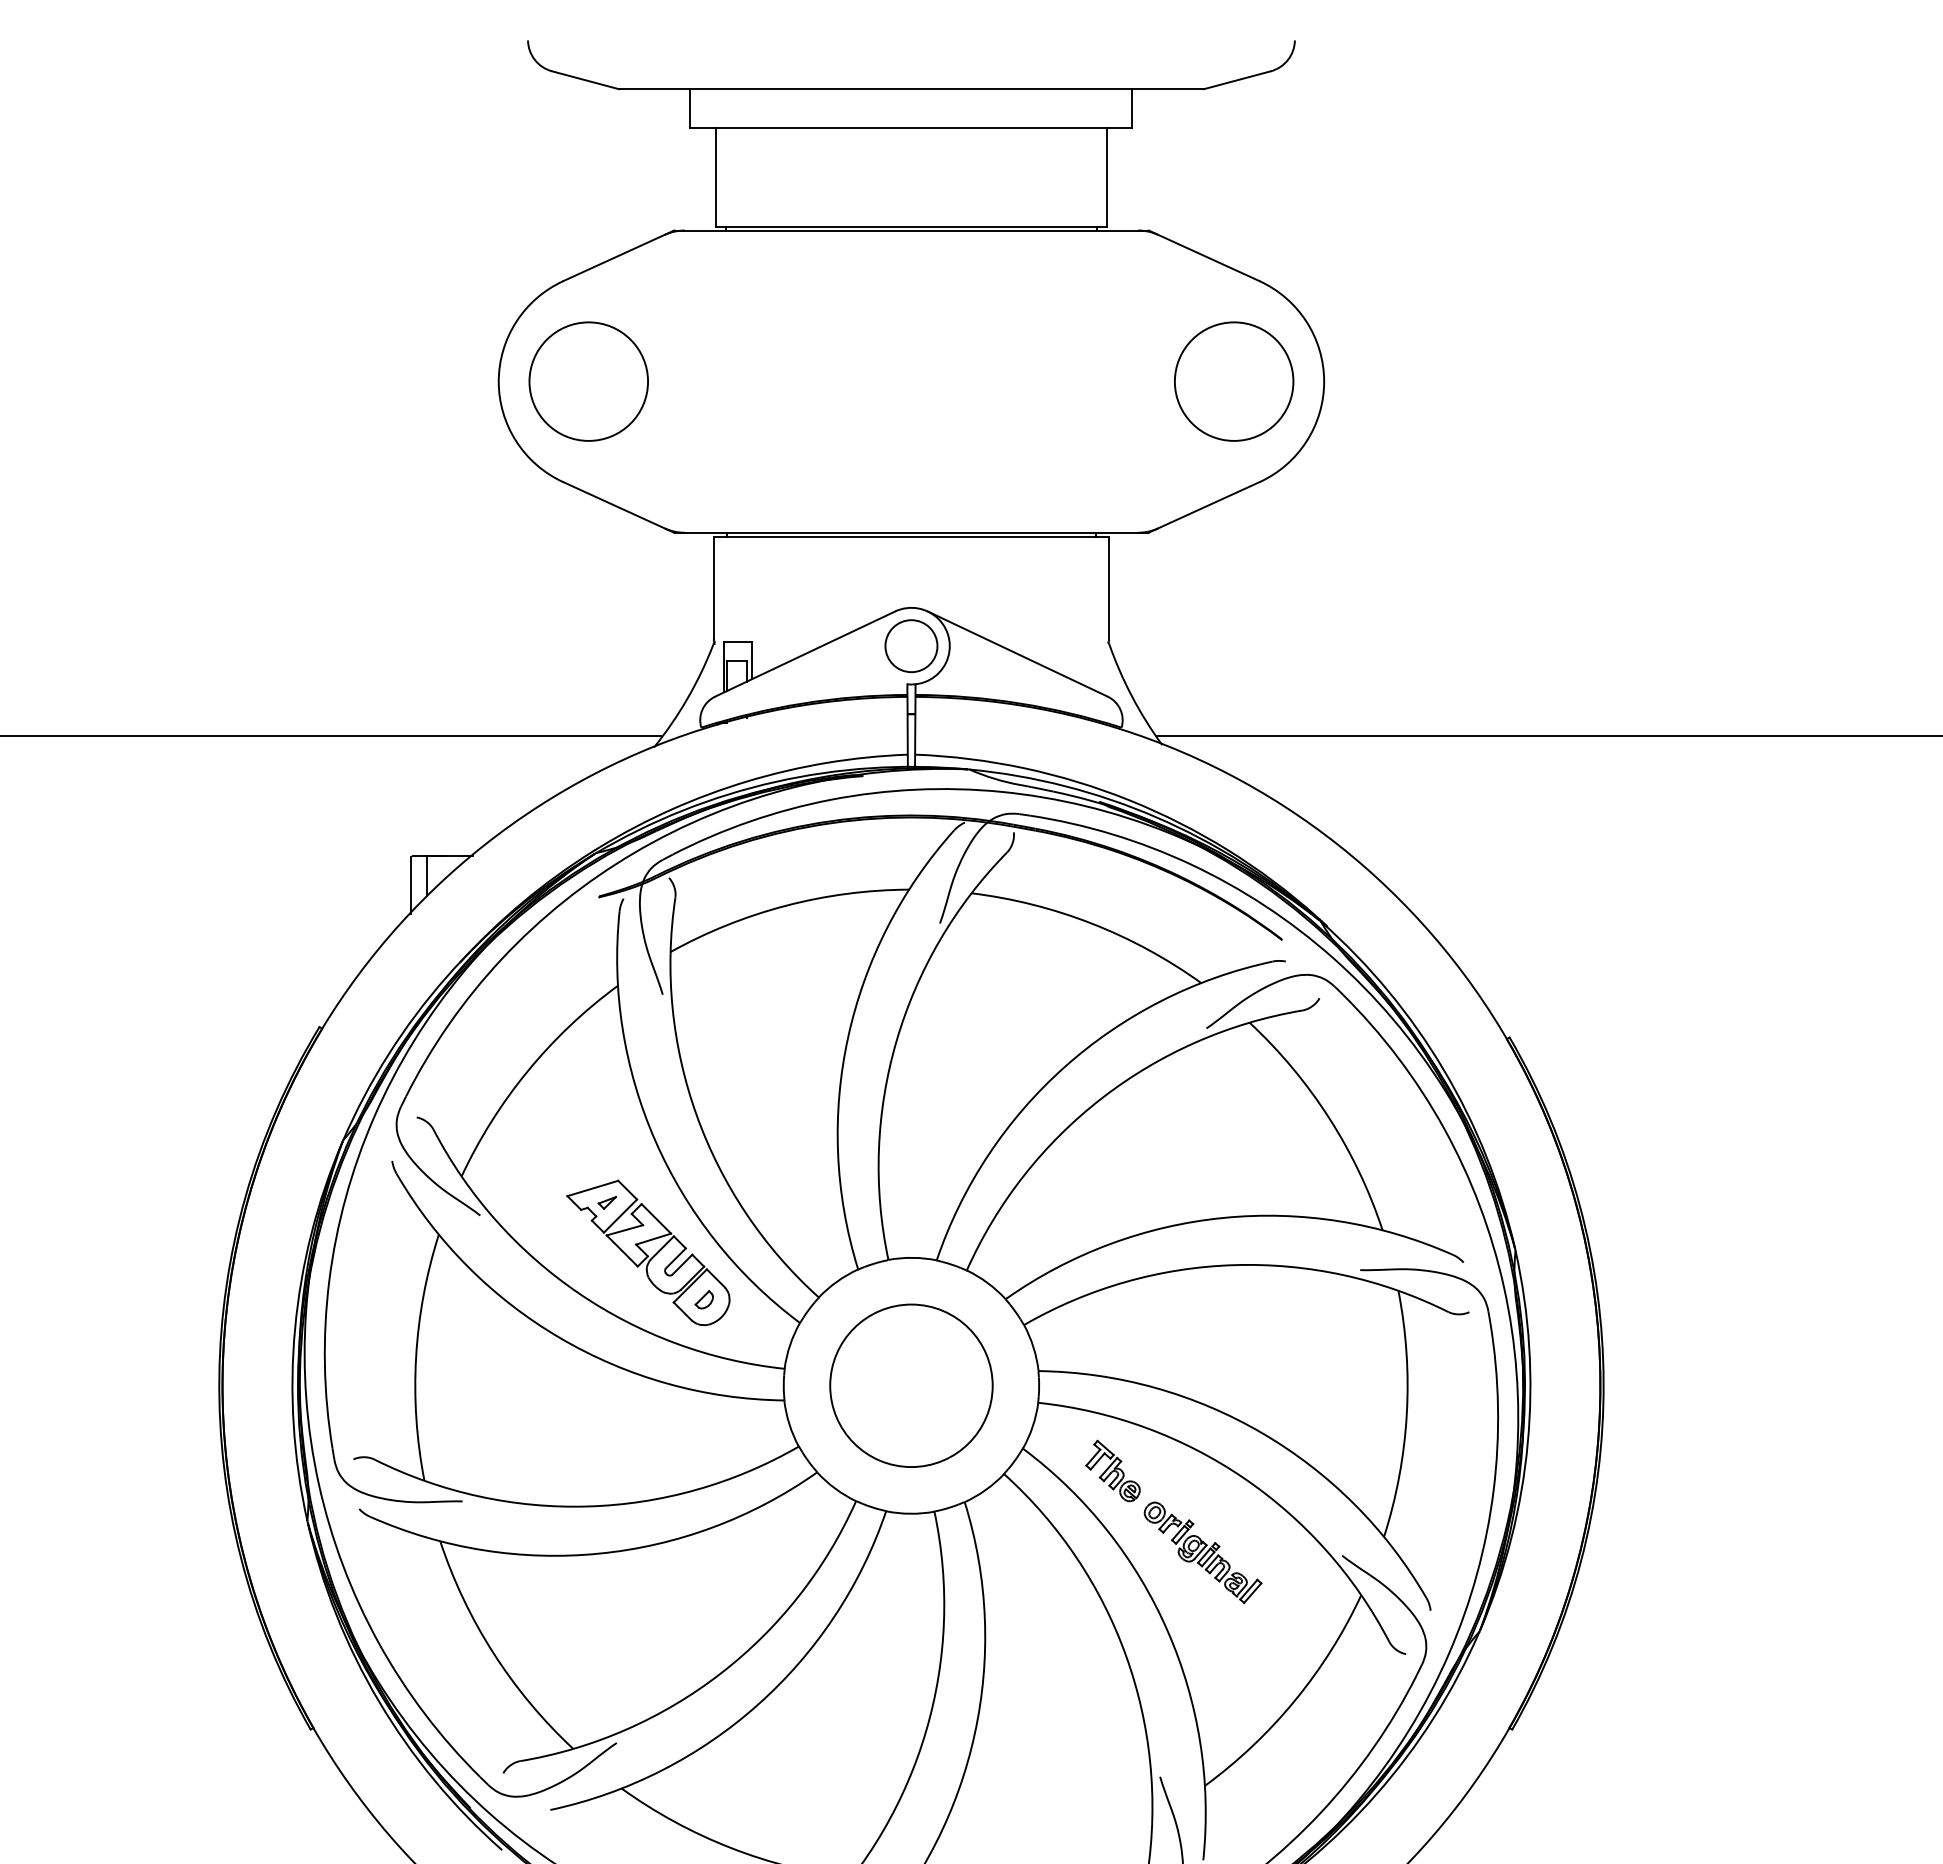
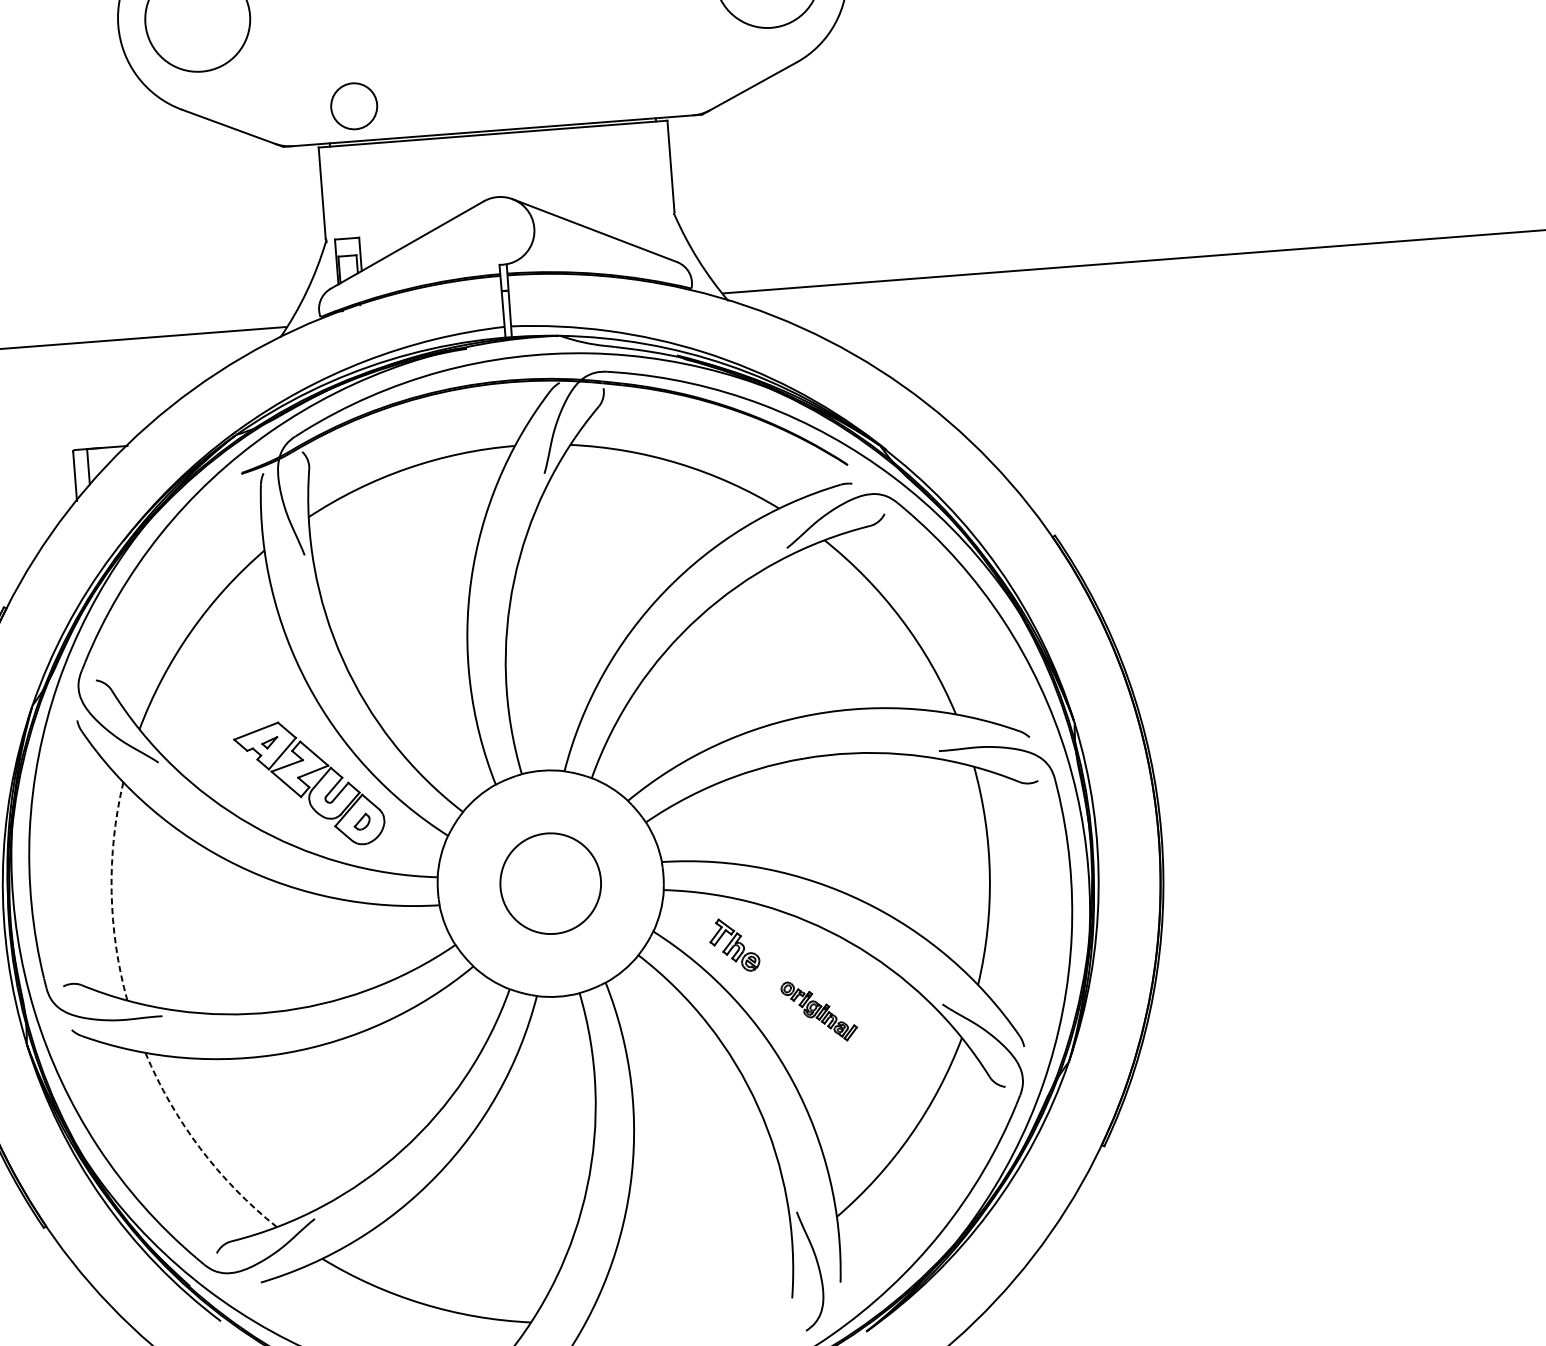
circle: (911, 646) -> (354, 106), moved
arc: (416, 1356) -> (111, 891), solid -> dashed
circle: (911, 1385) -> (550, 883), size x0.7
part: (1202, 1552) -> (818, 1011), size x0.7
arc: (493, 1653) -> (200, 1148), solid -> dashed

